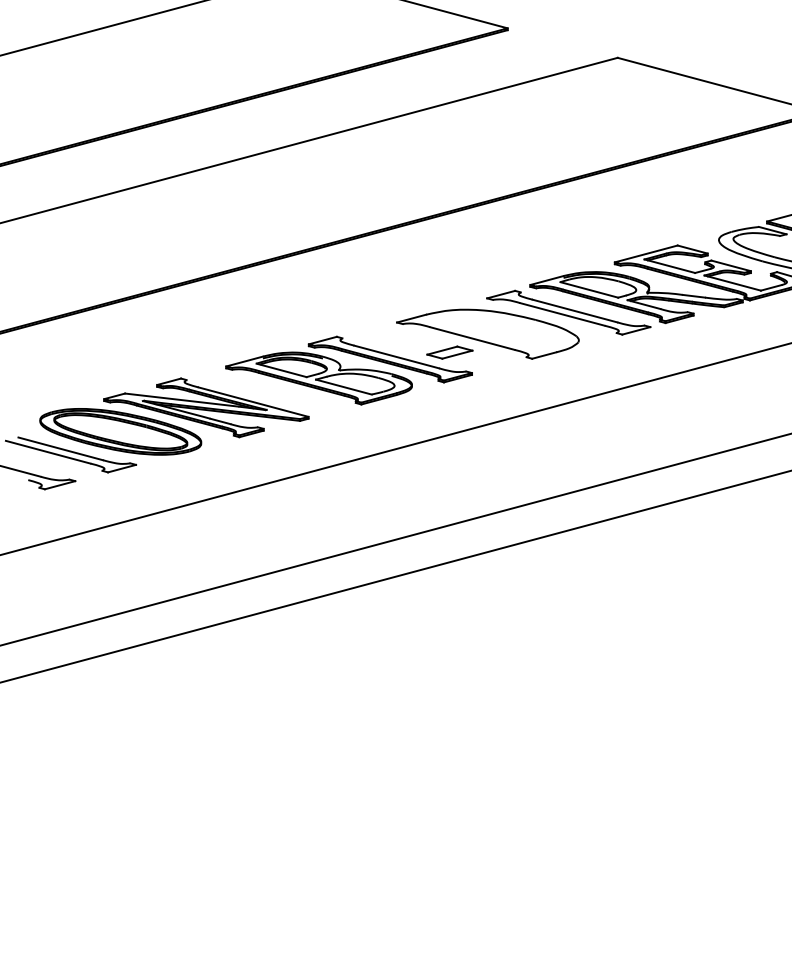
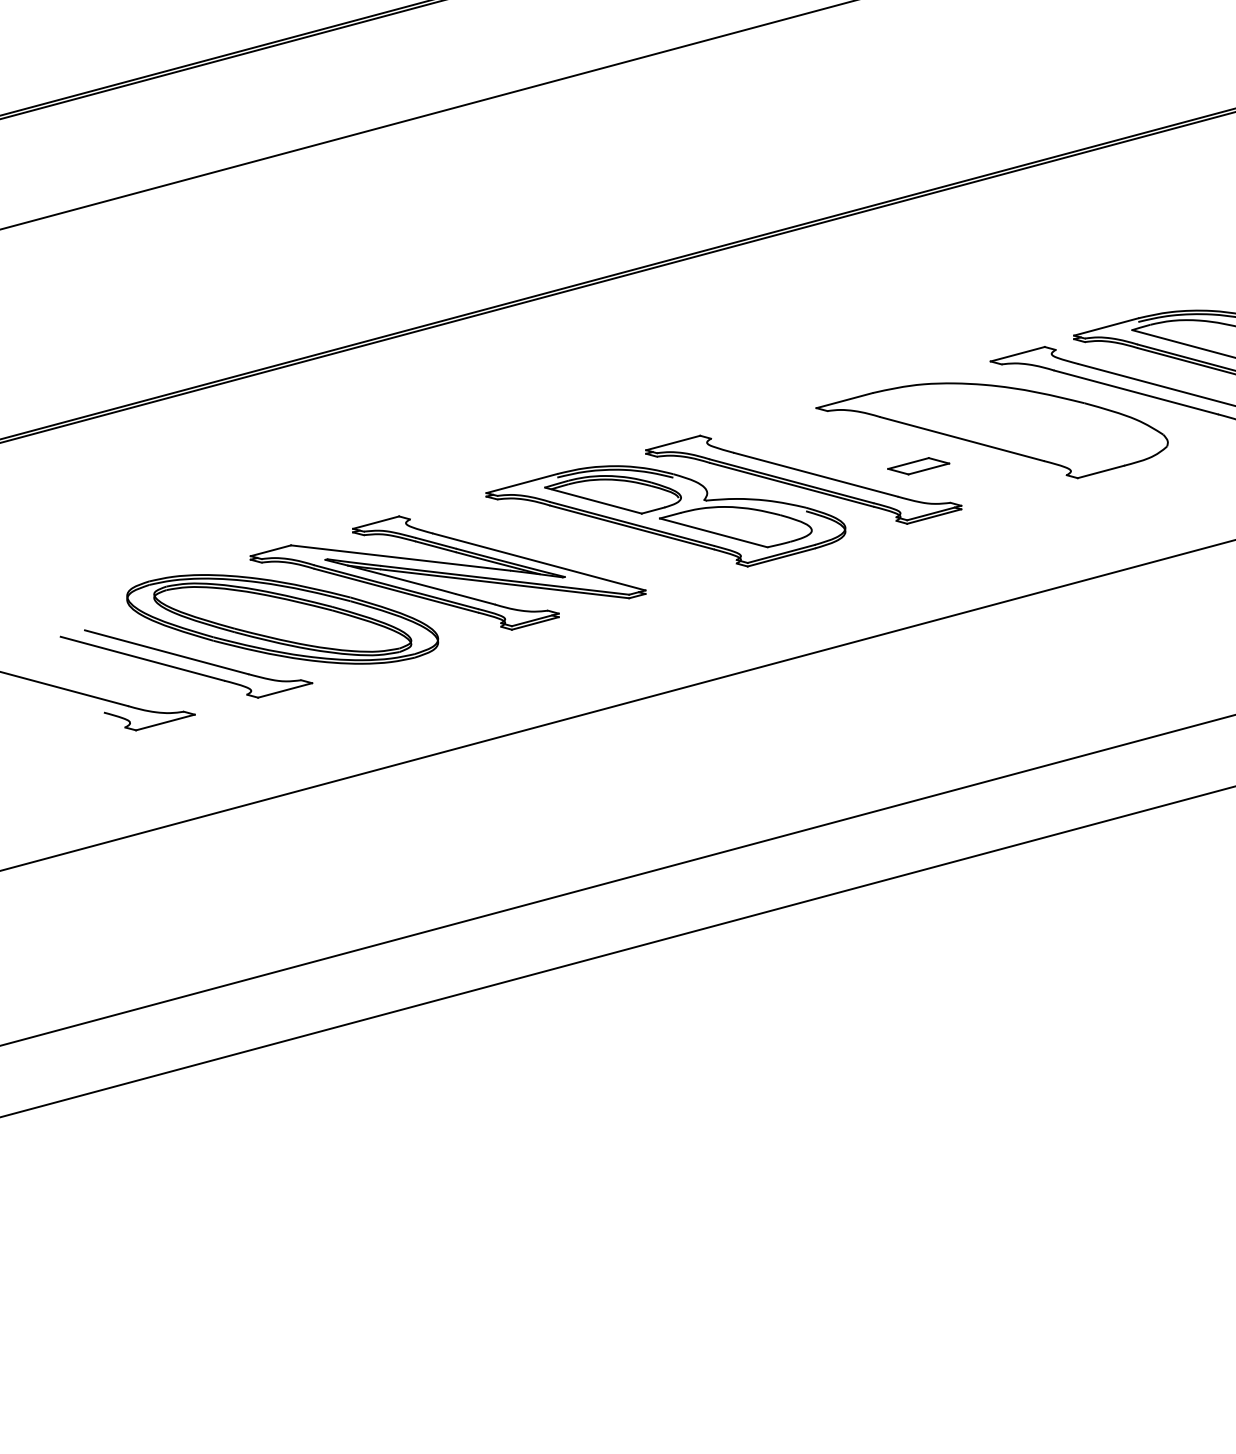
part: (449, 352) -> (917, 466), size x0.7

